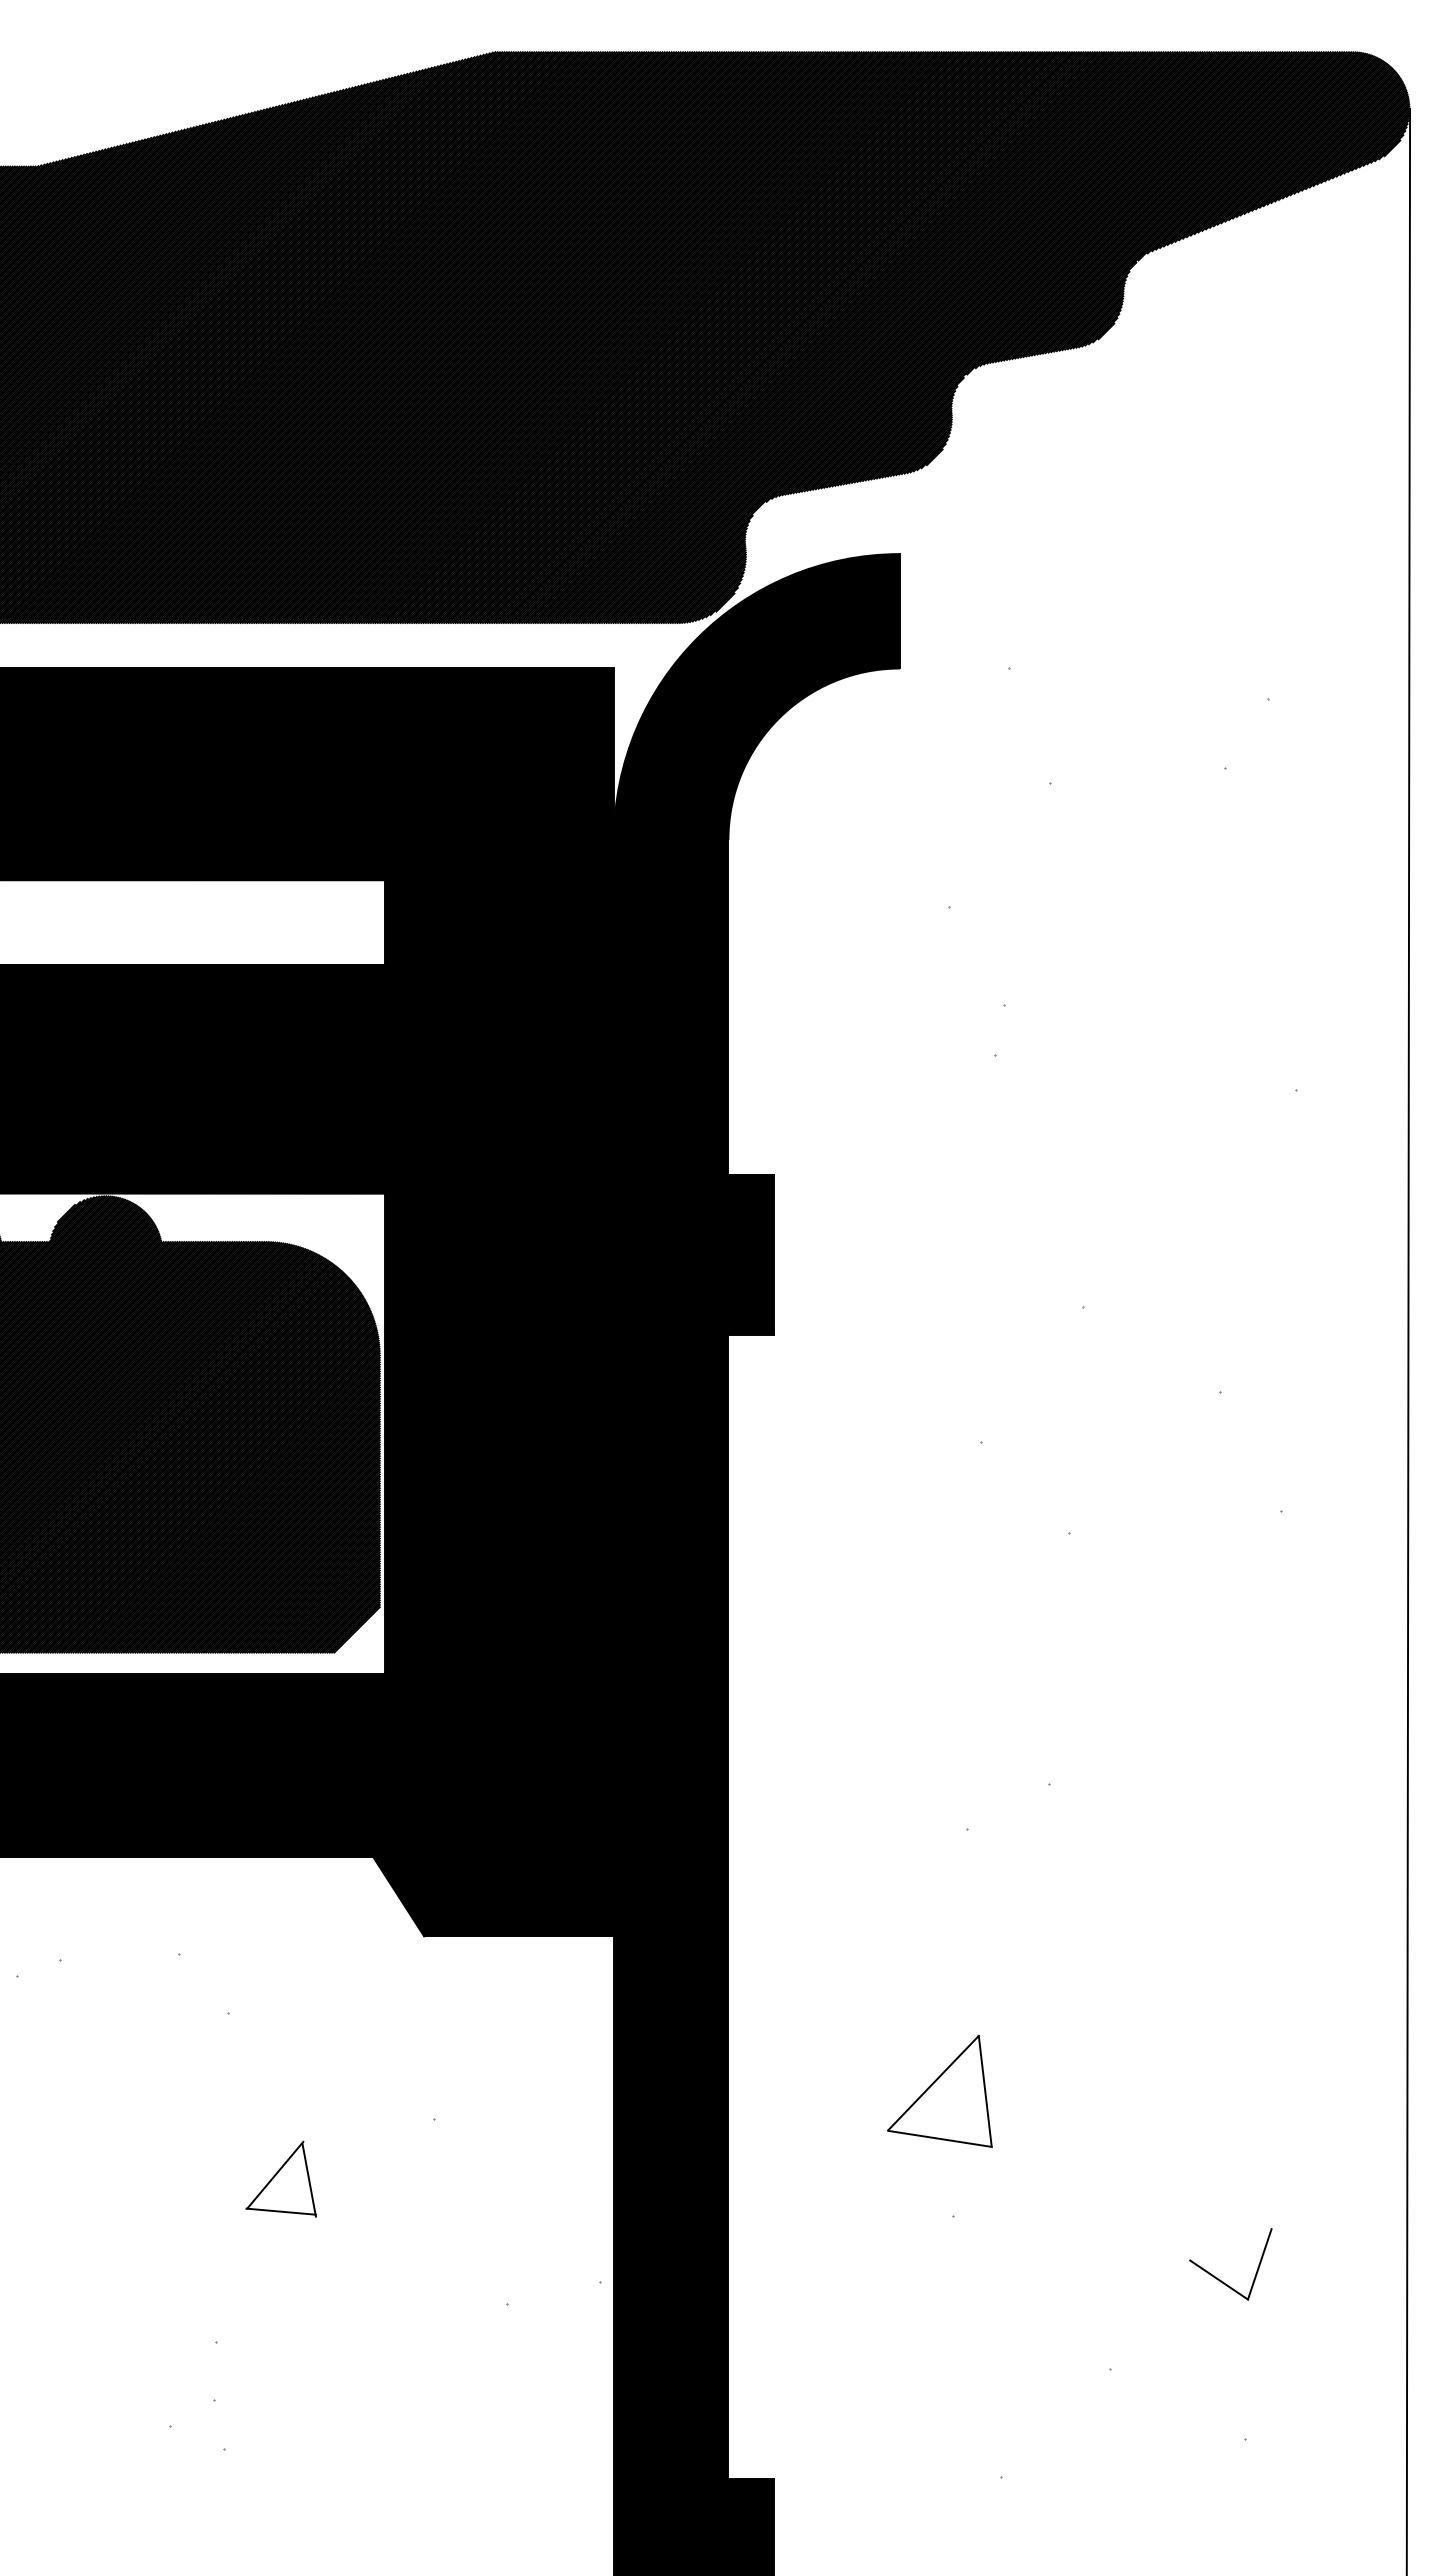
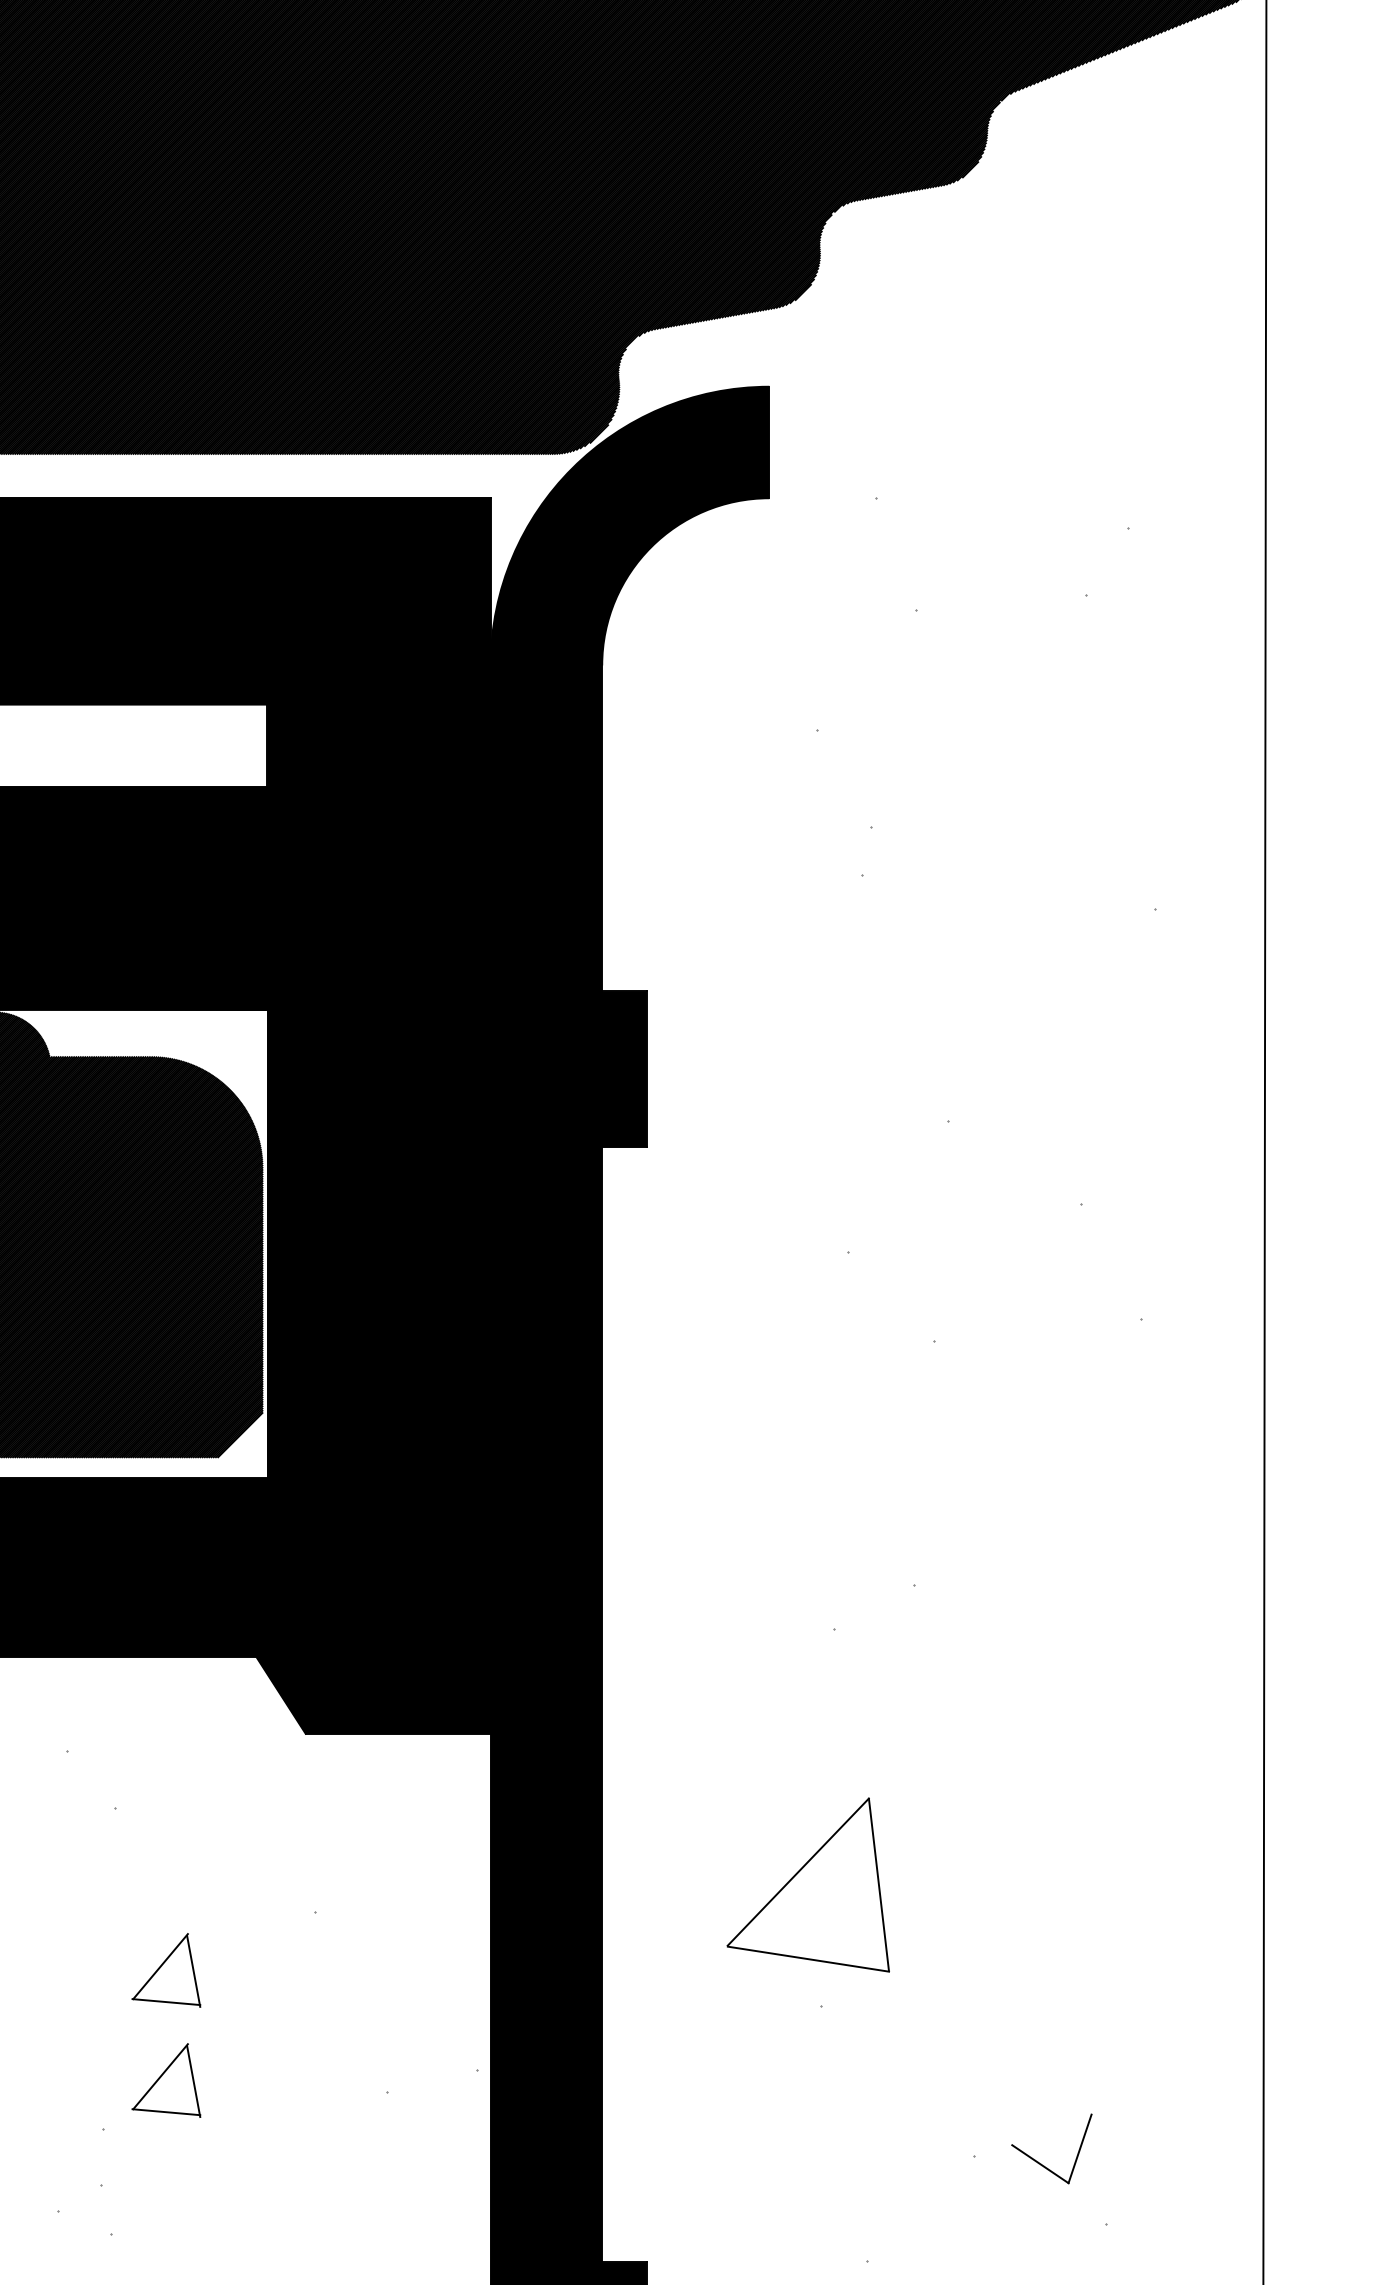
part: (939, 2090) -> (807, 1883), size x1.6
part: (1220, 2279) -> (1041, 2163), moved
part: (280, 2291) -> (165, 2079), added

